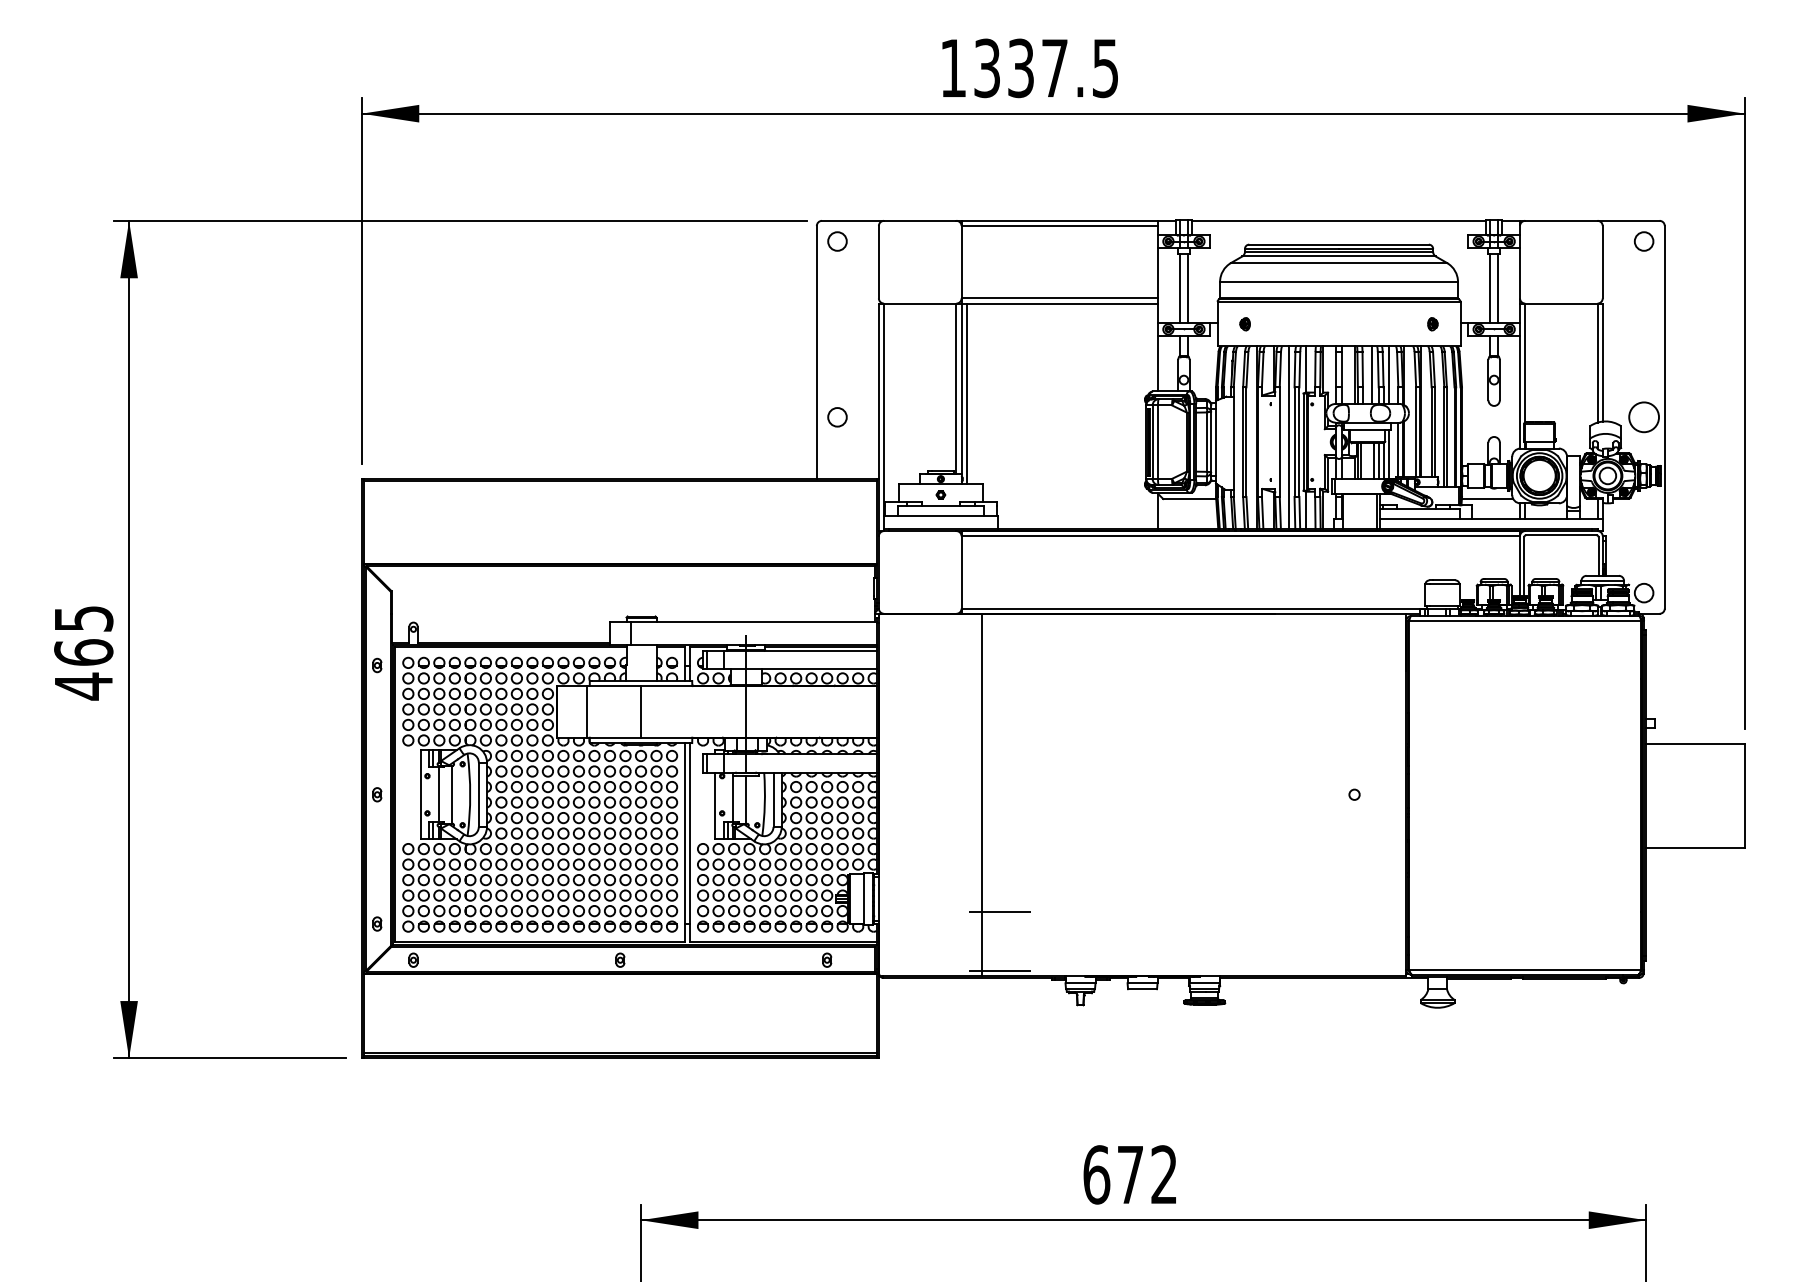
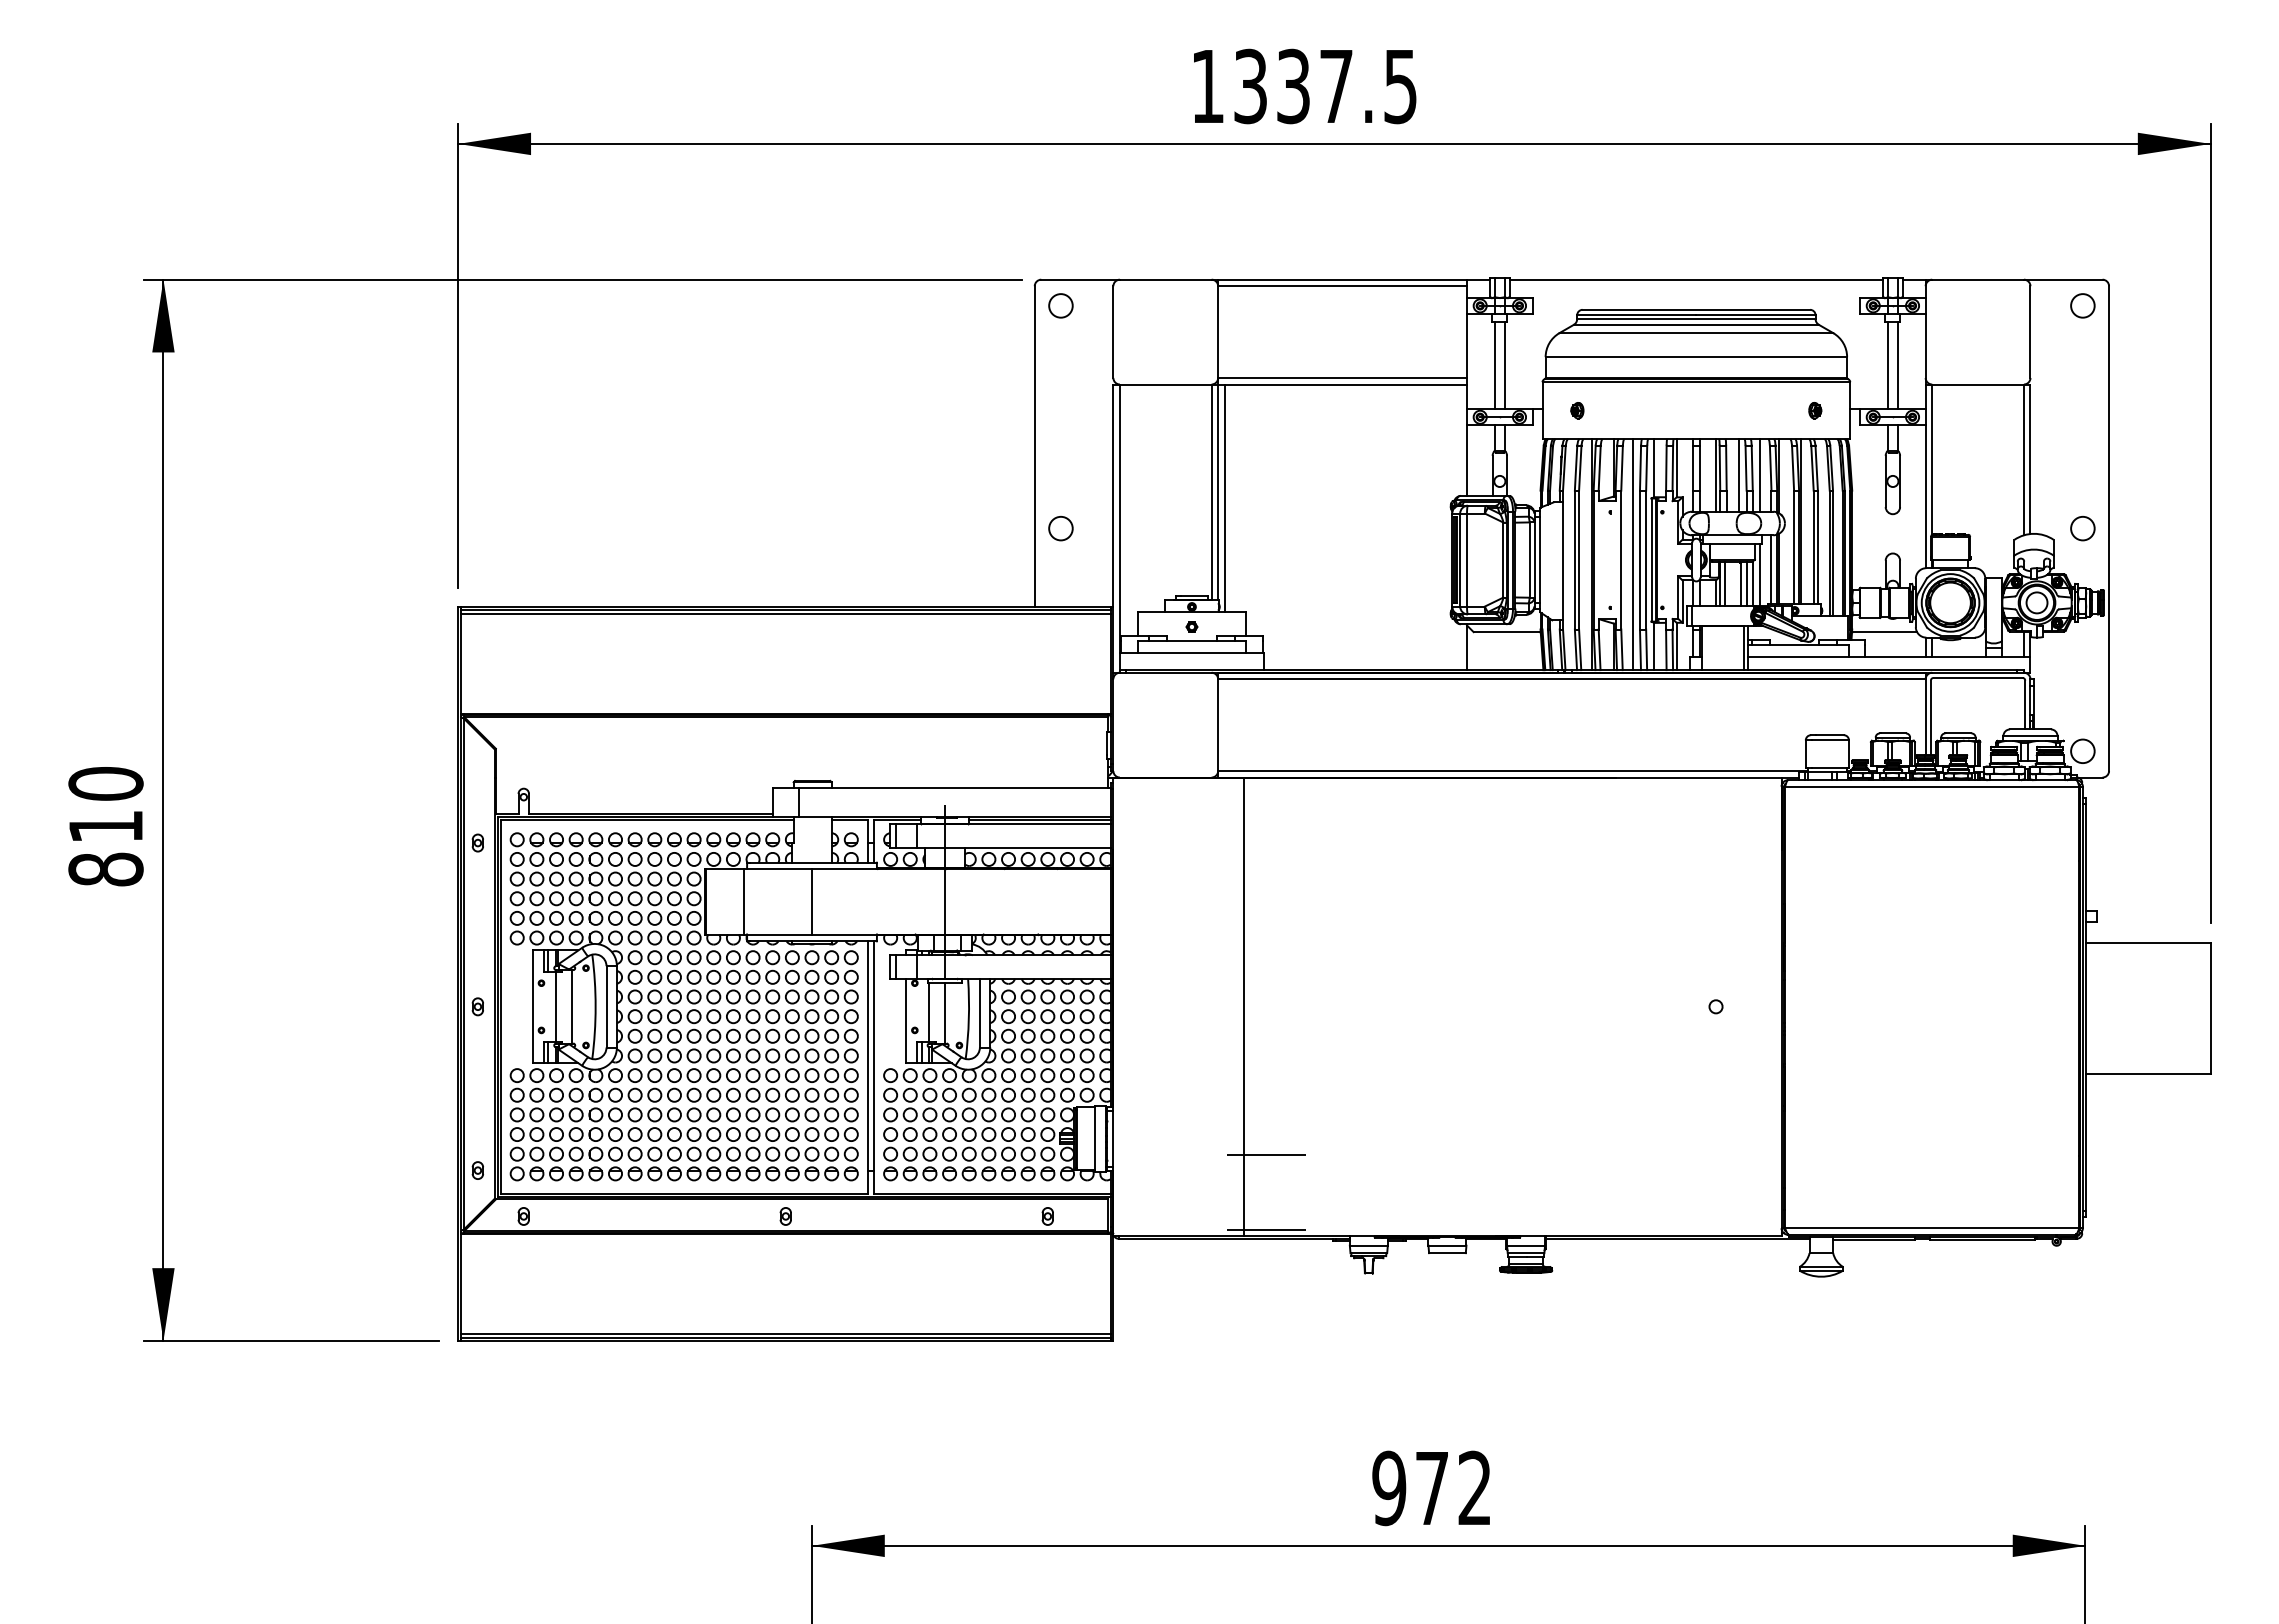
circle: (1643, 417) -> (2082, 528), size x0.62
line: (620, 484) -> (785, 613), added
text: (83, 653) -> (105, 827), 465 -> 810
text: (1096, 1174) -> (1389, 1488), 672 -> 972

